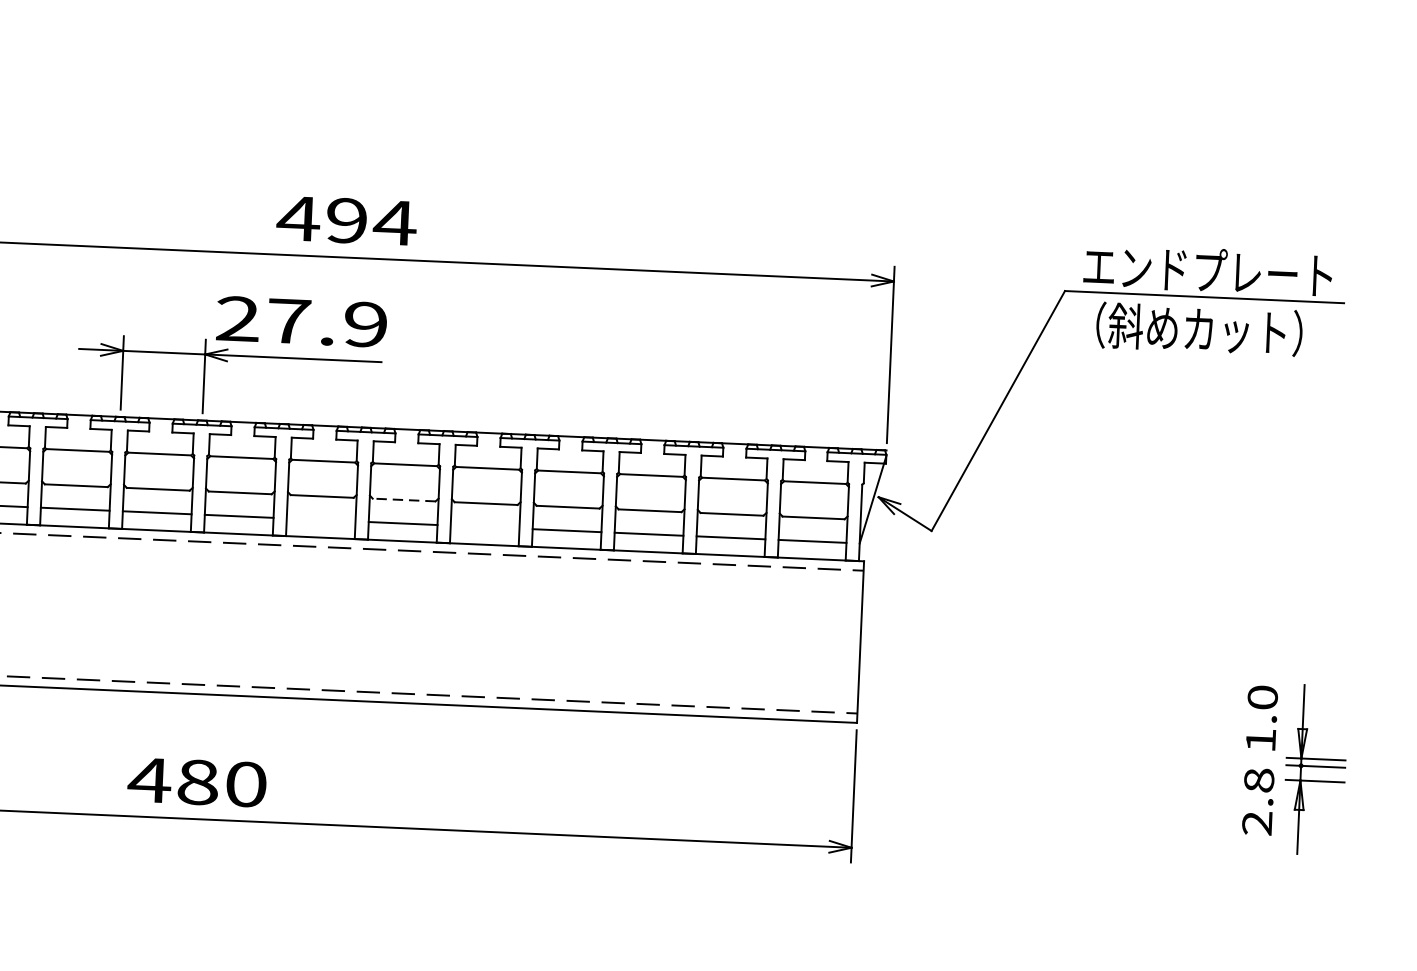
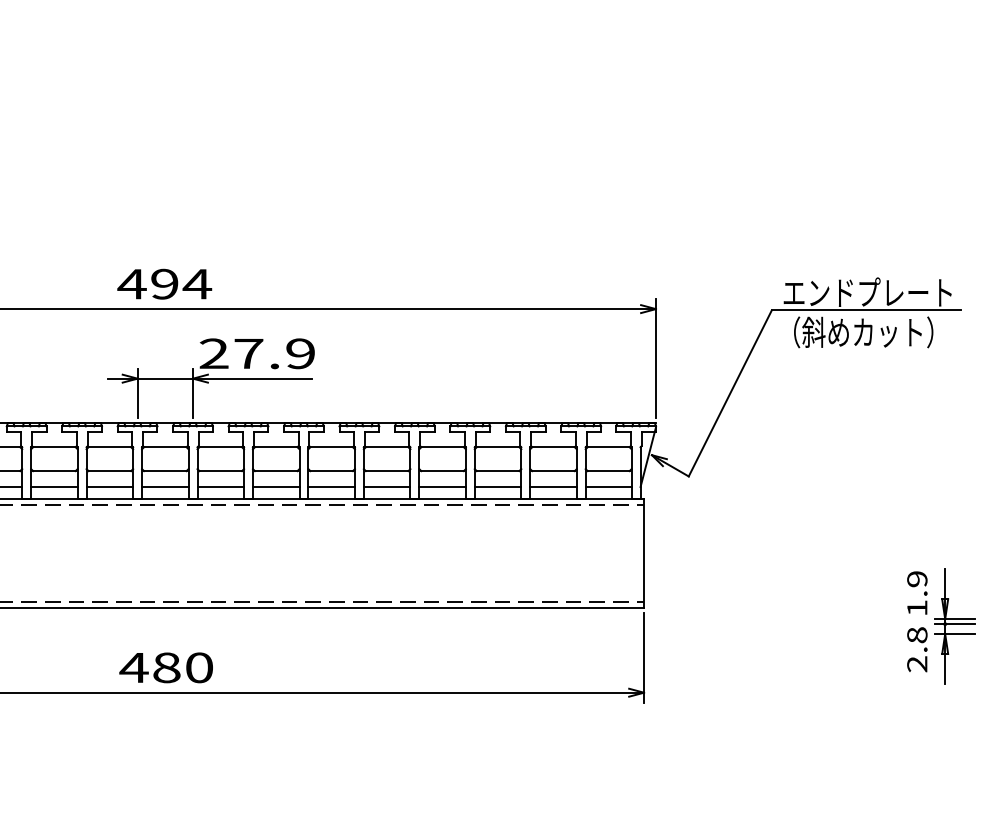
text: (346, 219) -> (164, 283), moved
line: (403, 500) -> (331, 471), dashed -> solid
line: (320, 520) -> (275, 487), added
line: (484, 527) -> (386, 487), added
text: (1263, 698) -> (917, 579), 1.0 -> 1.9
text: (196, 781) -> (165, 667), moved

